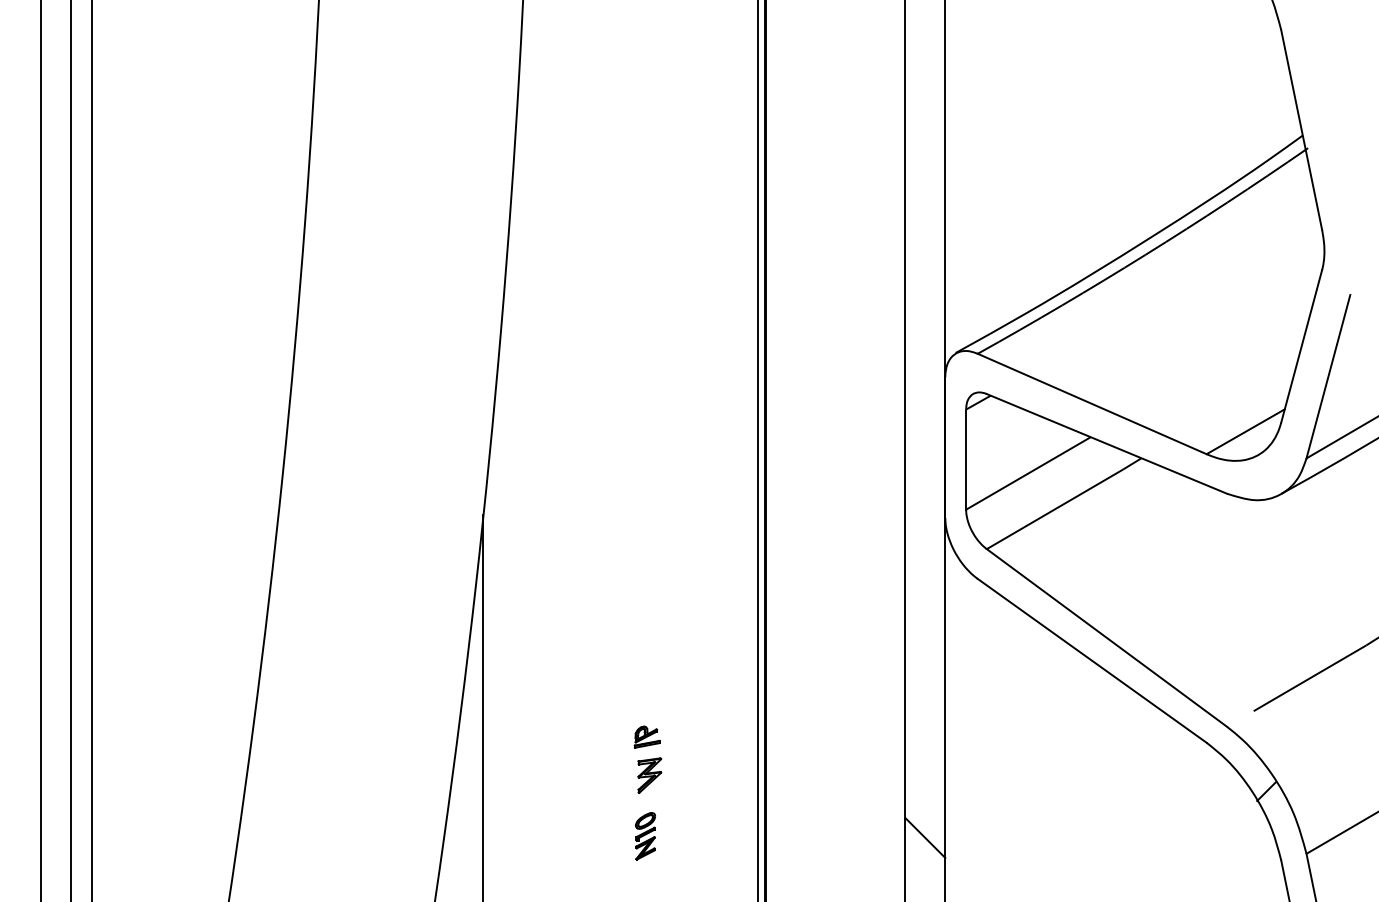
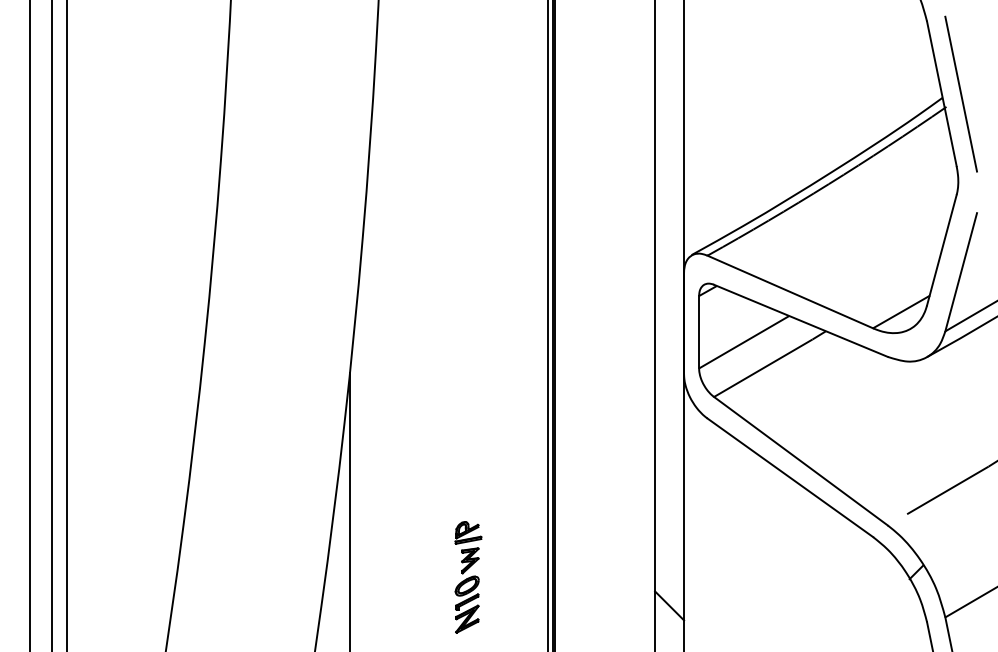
line: (1328, 130) -> (961, 94), added
part: (647, 737) -> (468, 533), size x1.43
part: (645, 836) -> (467, 604), size x1.67

